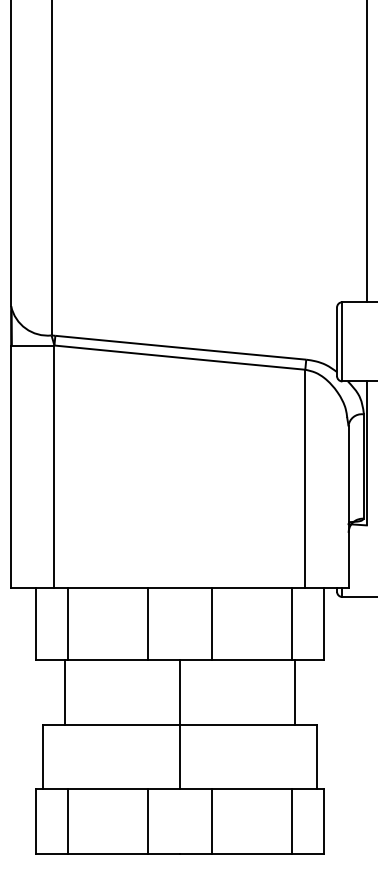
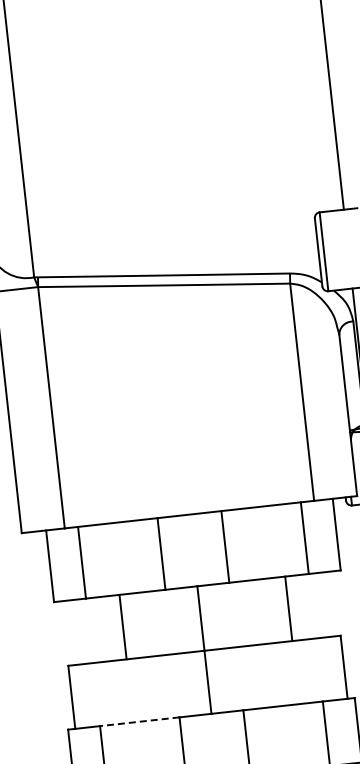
line: (64, 692) -> (123, 626), moved
line: (295, 692) -> (289, 608), moved
line: (107, 788) -> (139, 721), solid -> dashed

